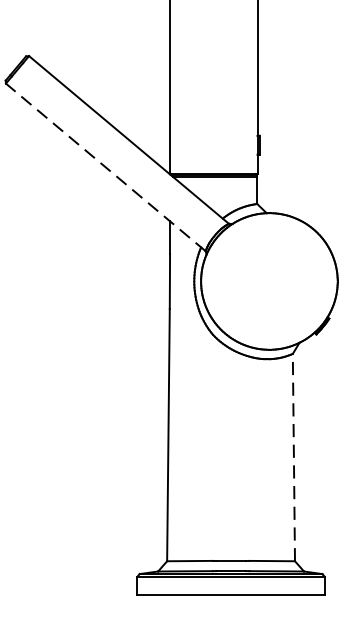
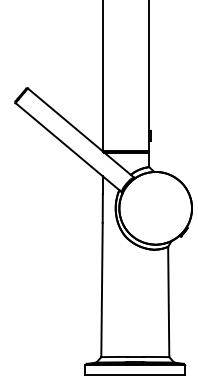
line: (105, 167) -> (68, 147), dashed -> solid
line: (293, 456) -> (168, 301), dashed -> solid

